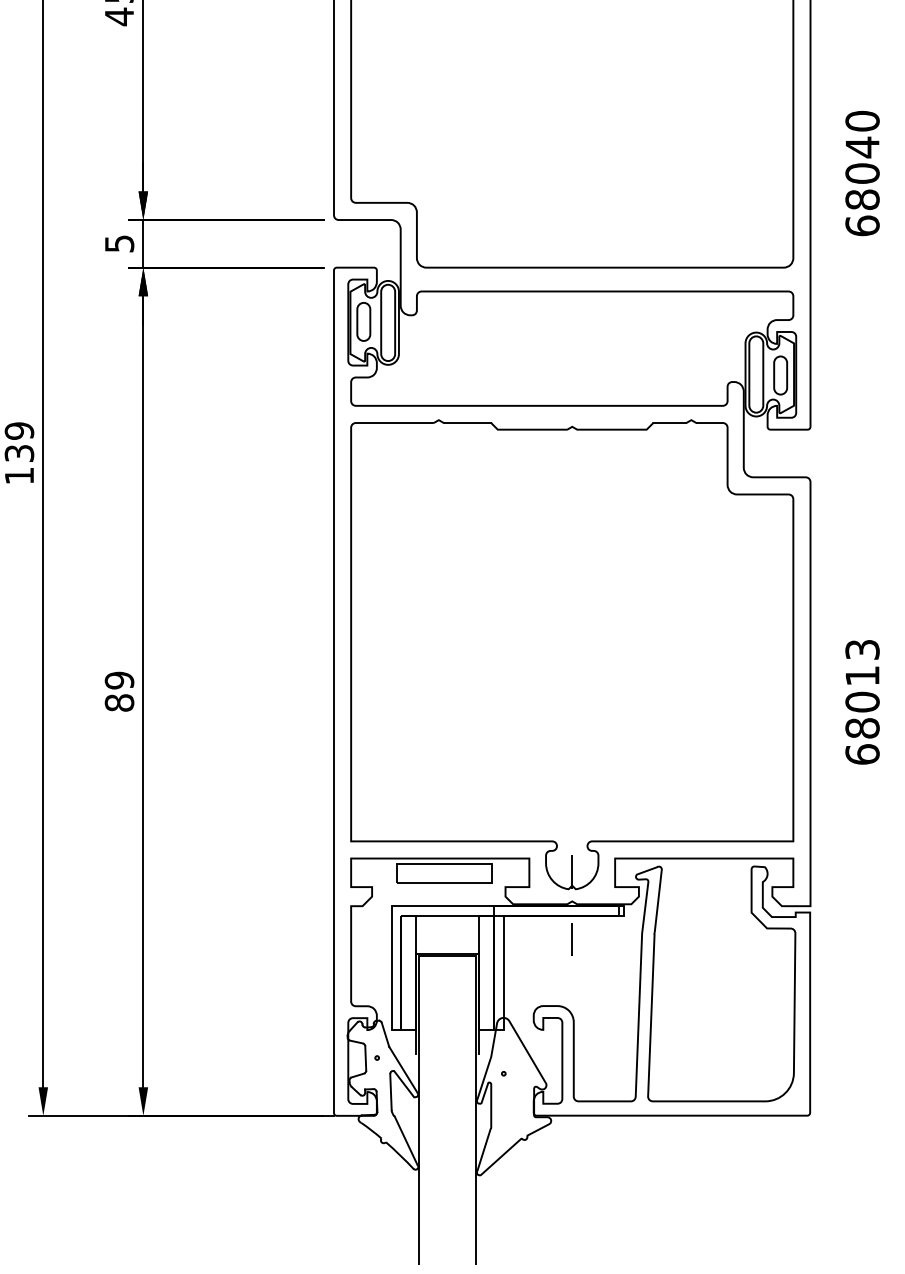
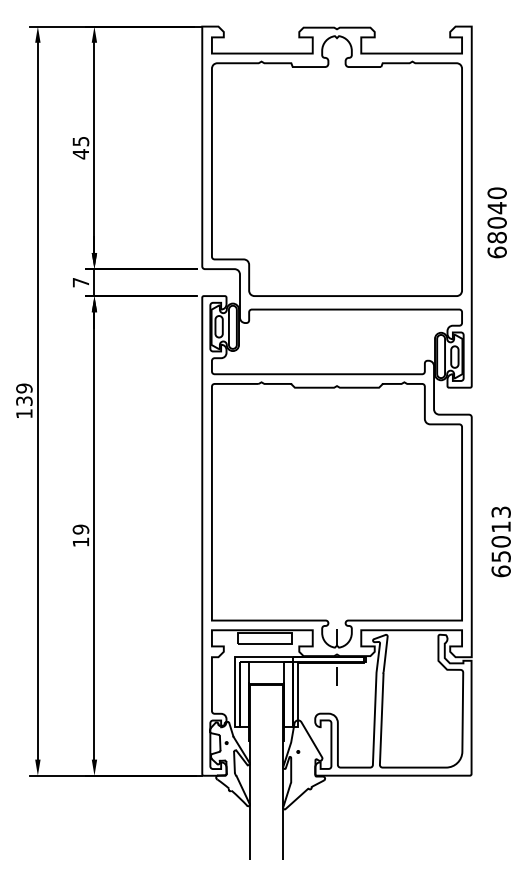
text: (861, 172) -> (496, 222), moved
text: (120, 243) -> (81, 282), 5 -> 7
text: (118, 703) -> (80, 542), 89 -> 19
text: (861, 728) -> (500, 556), 68013 -> 65013

